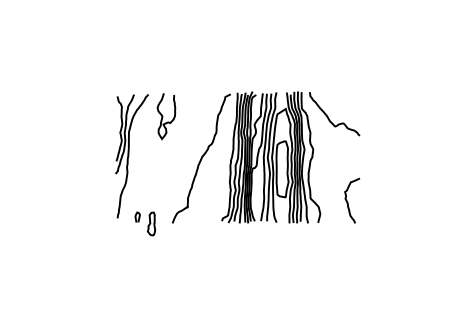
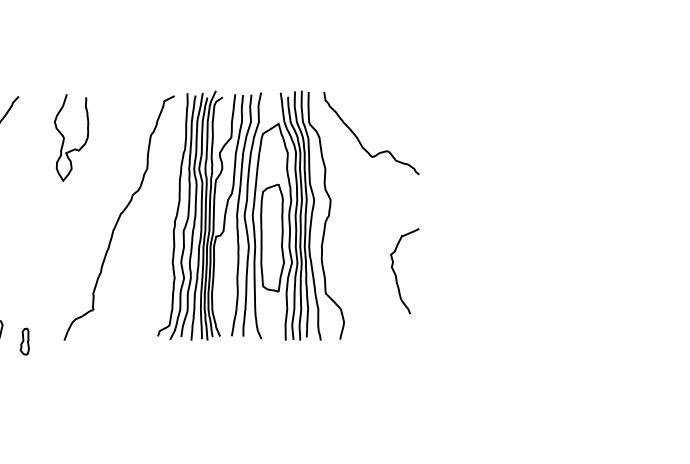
curve: (163, 116) -> (66, 138), moved
curve: (348, 202) -> (397, 274), moved
part: (151, 223) -> (24, 340), size x0.6

